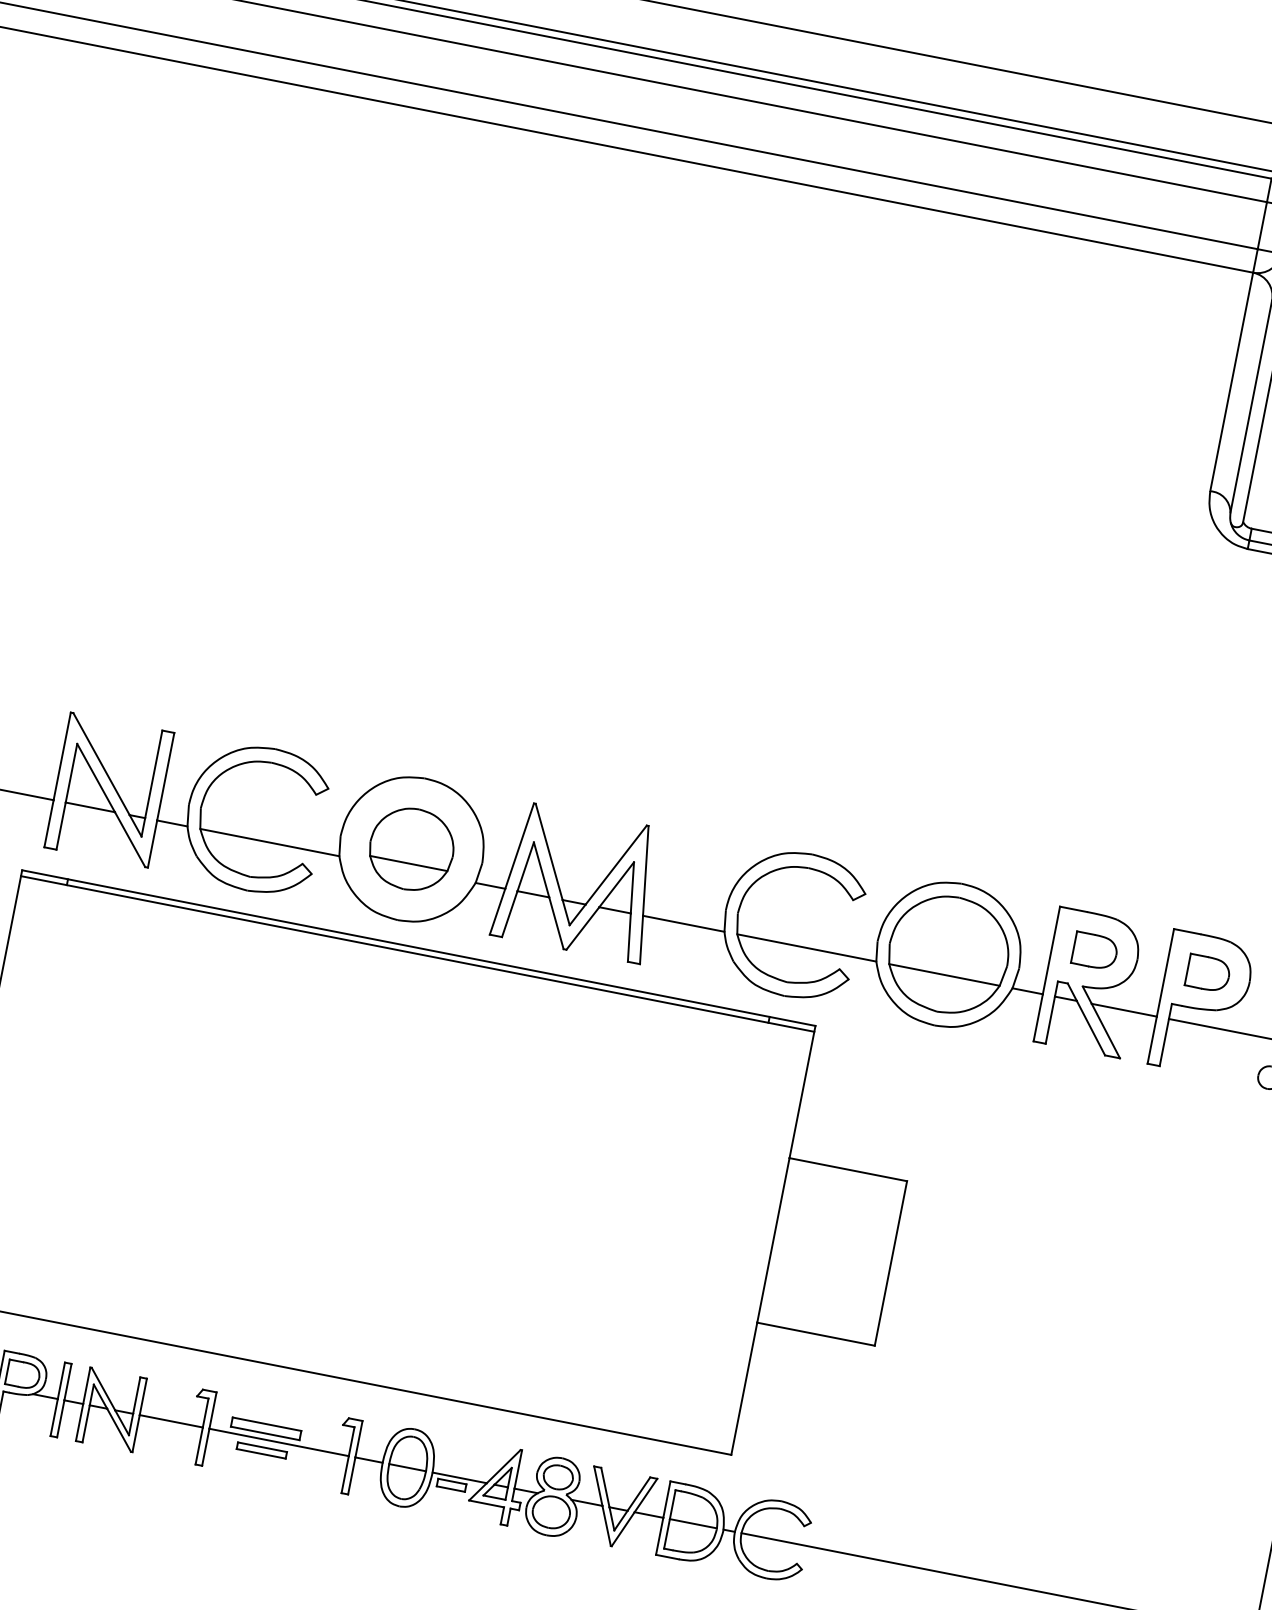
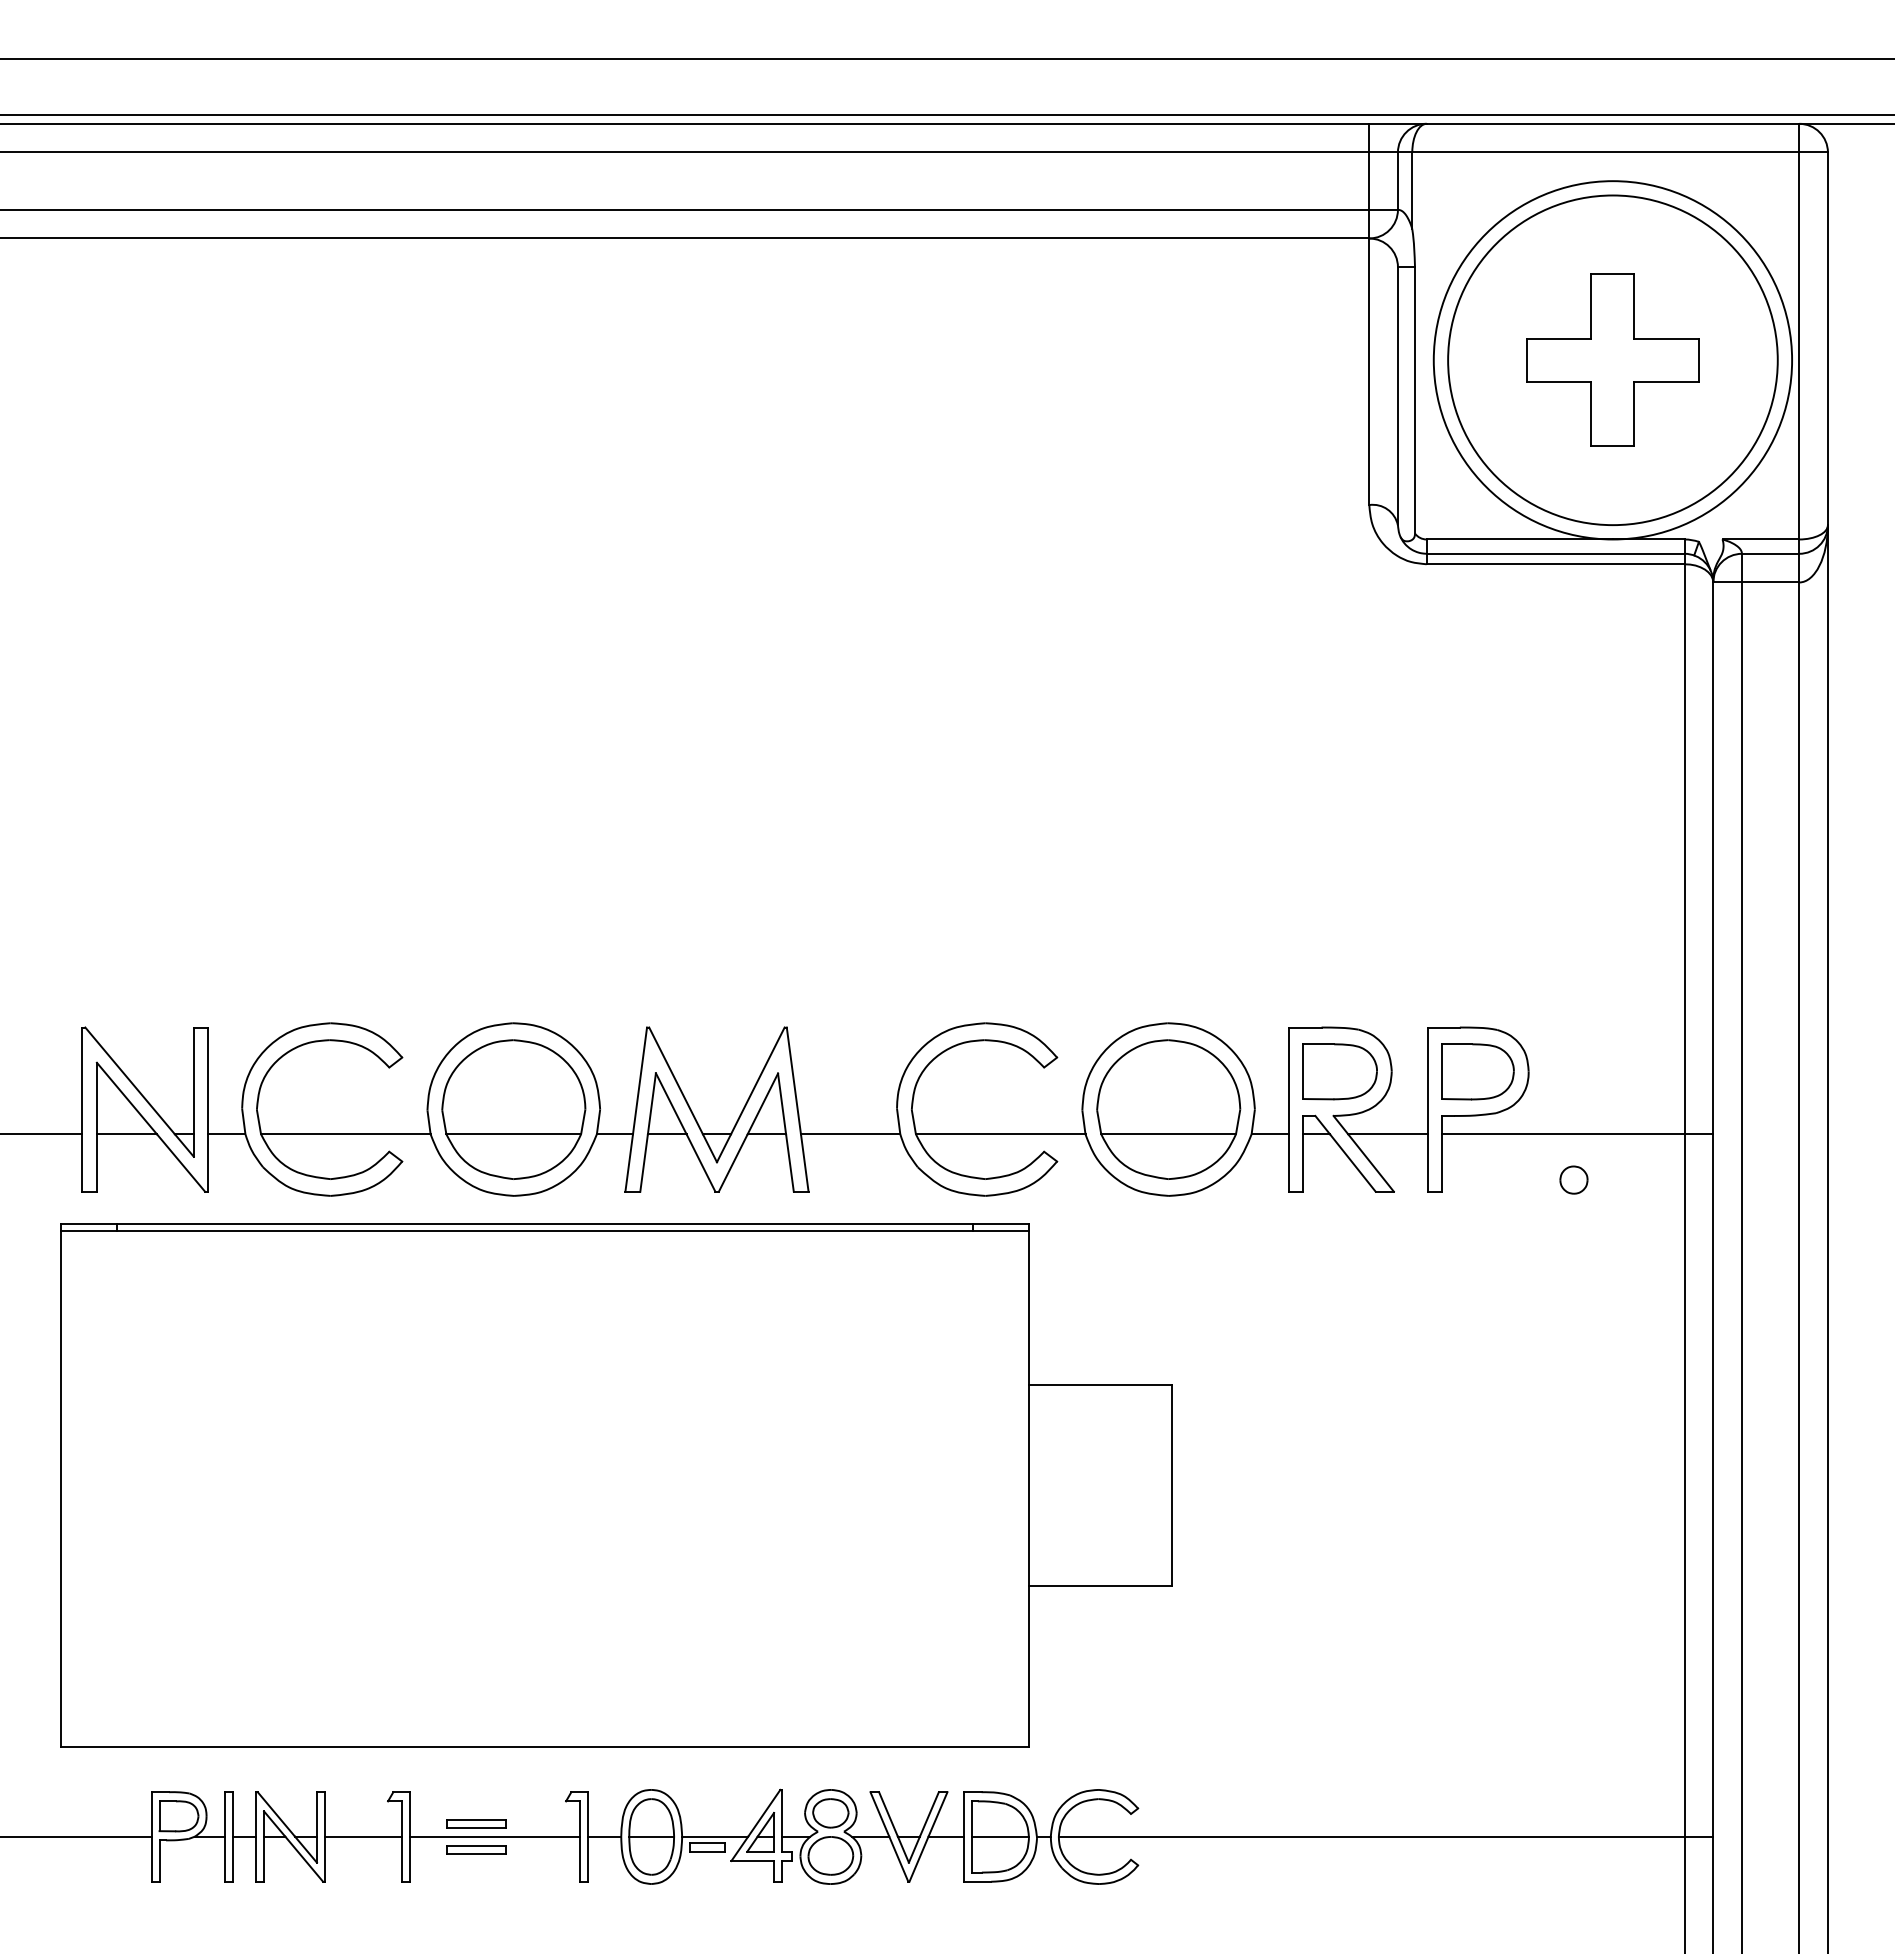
part: (411, 849) -> (513, 1109), size x1.43
part: (1094, 950) -> (1339, 1071), size x1.43
part: (1207, 973) -> (1477, 1071), size x1.43
part: (266, 1428) -> (476, 1823), size x0.71

